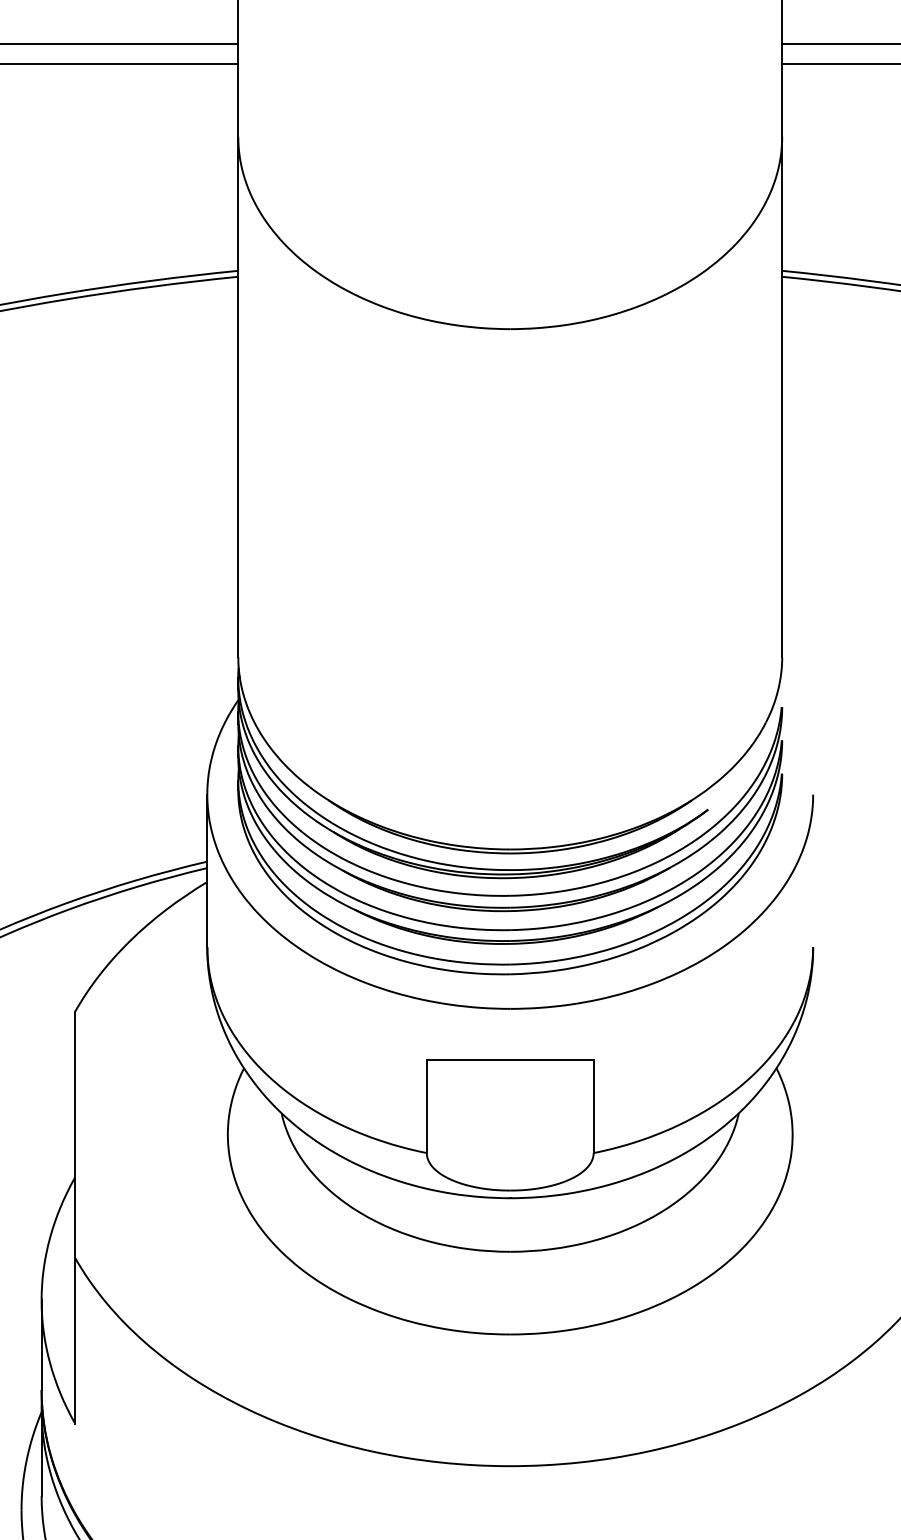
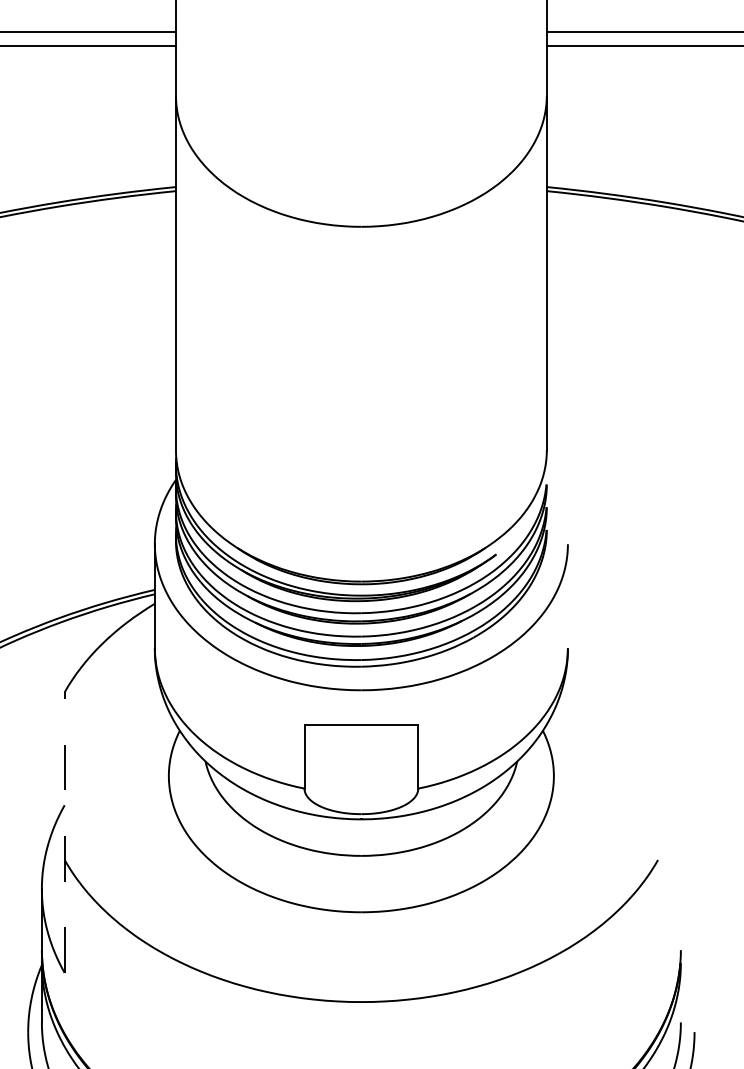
line: (74, 1217) -> (64, 832), solid -> dashed

